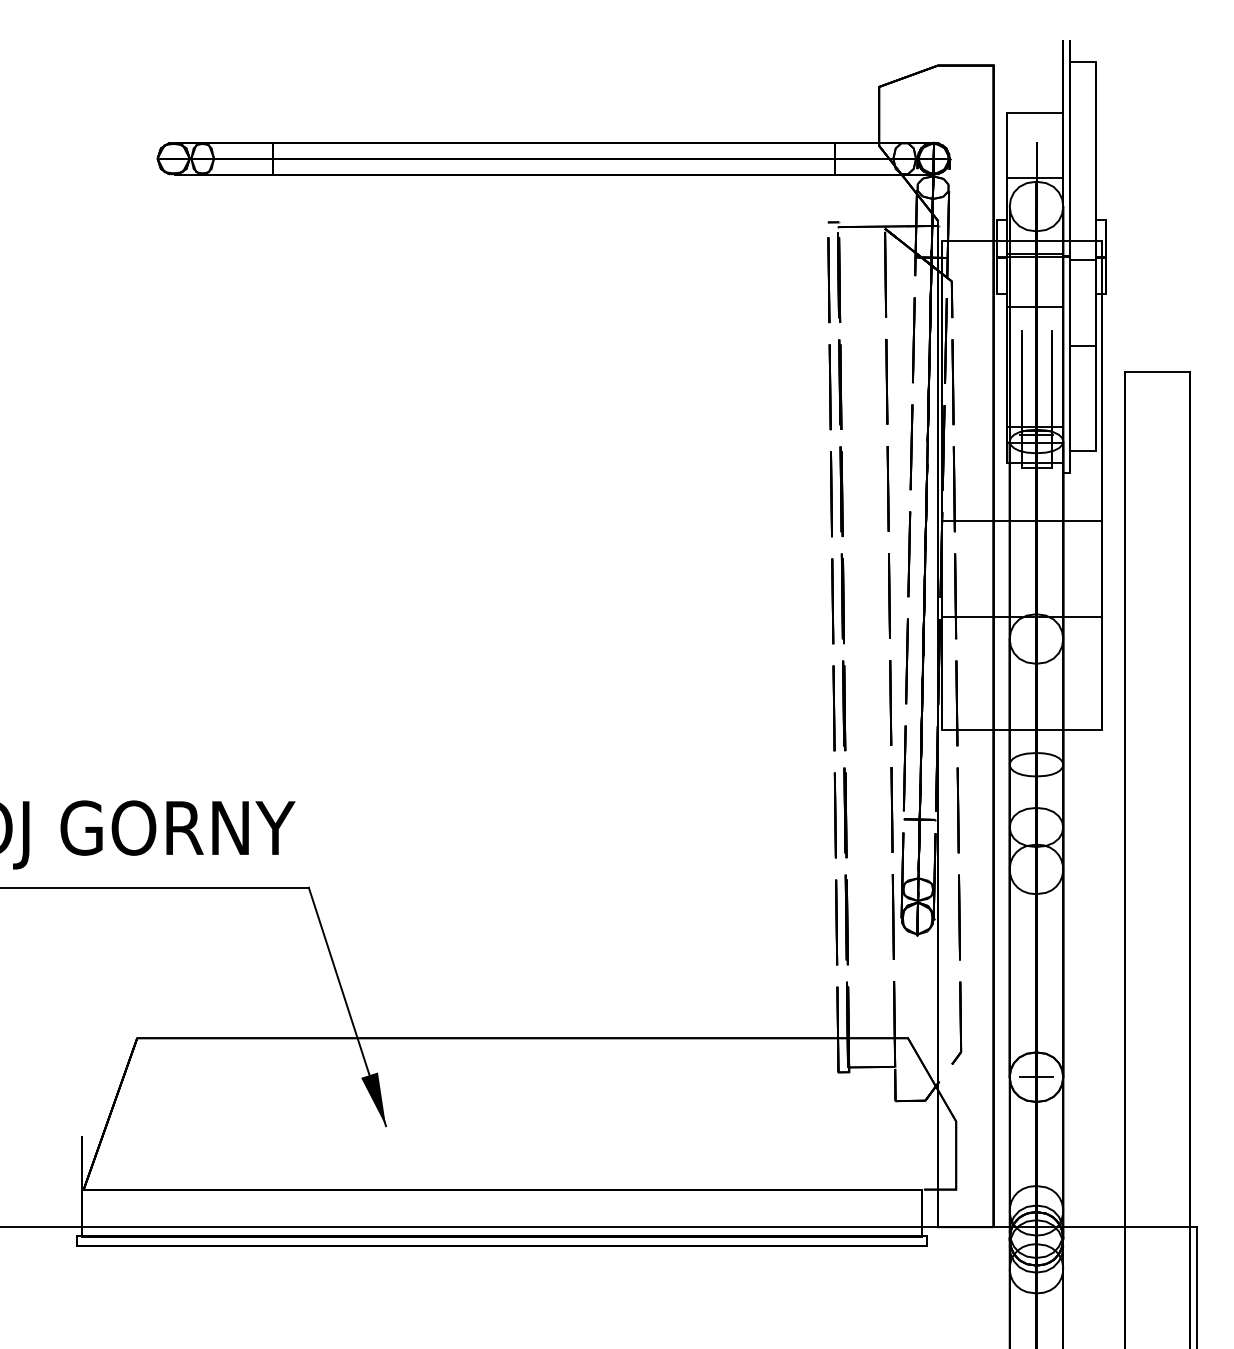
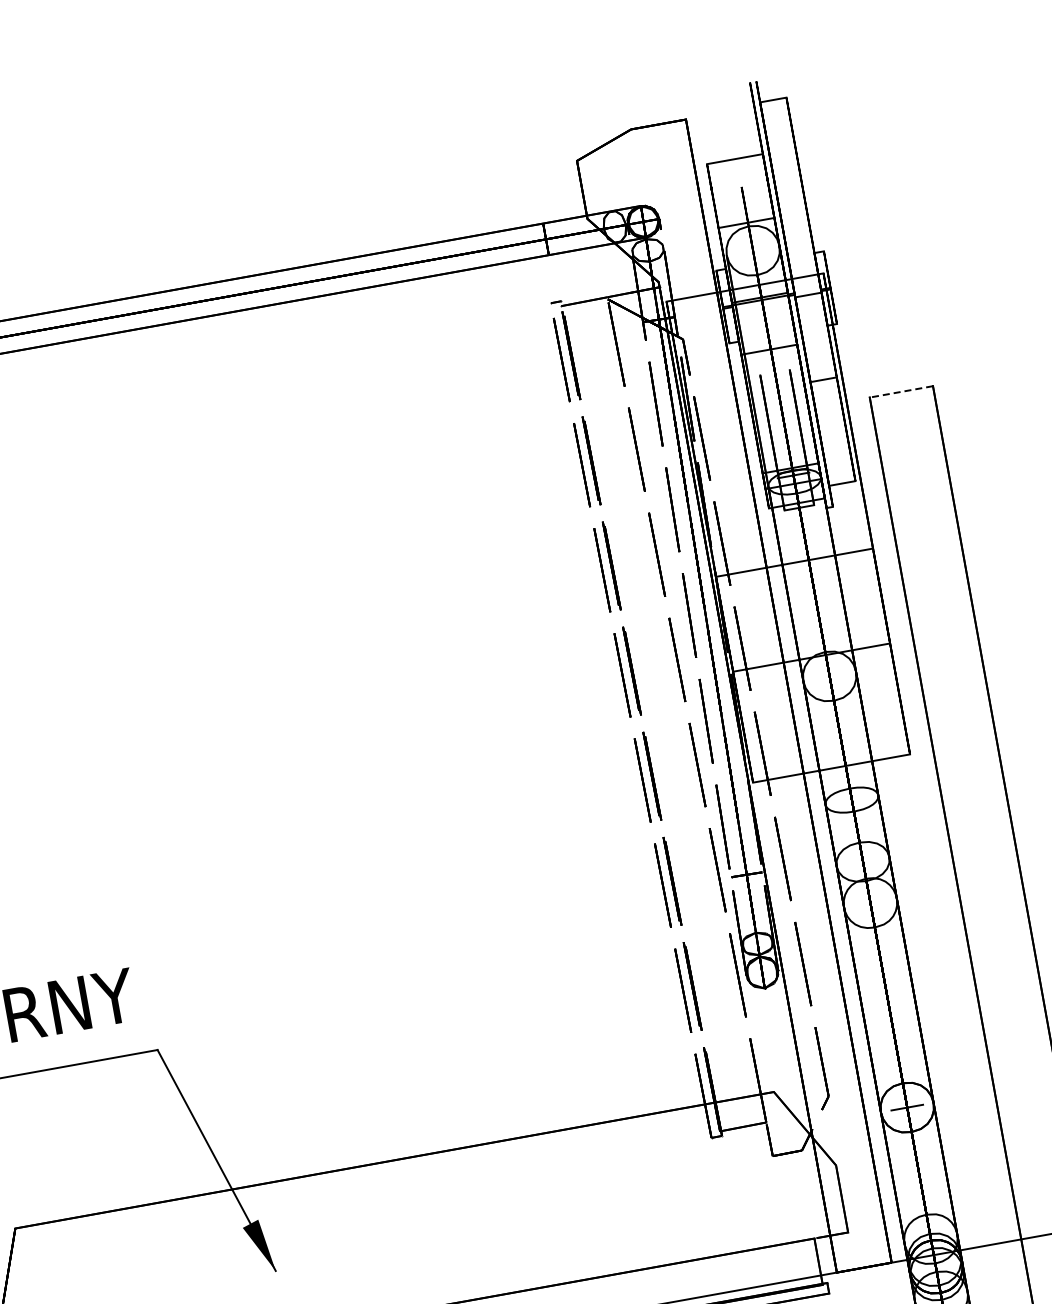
line: (1156, 371) -> (900, 391), solid -> dashed

